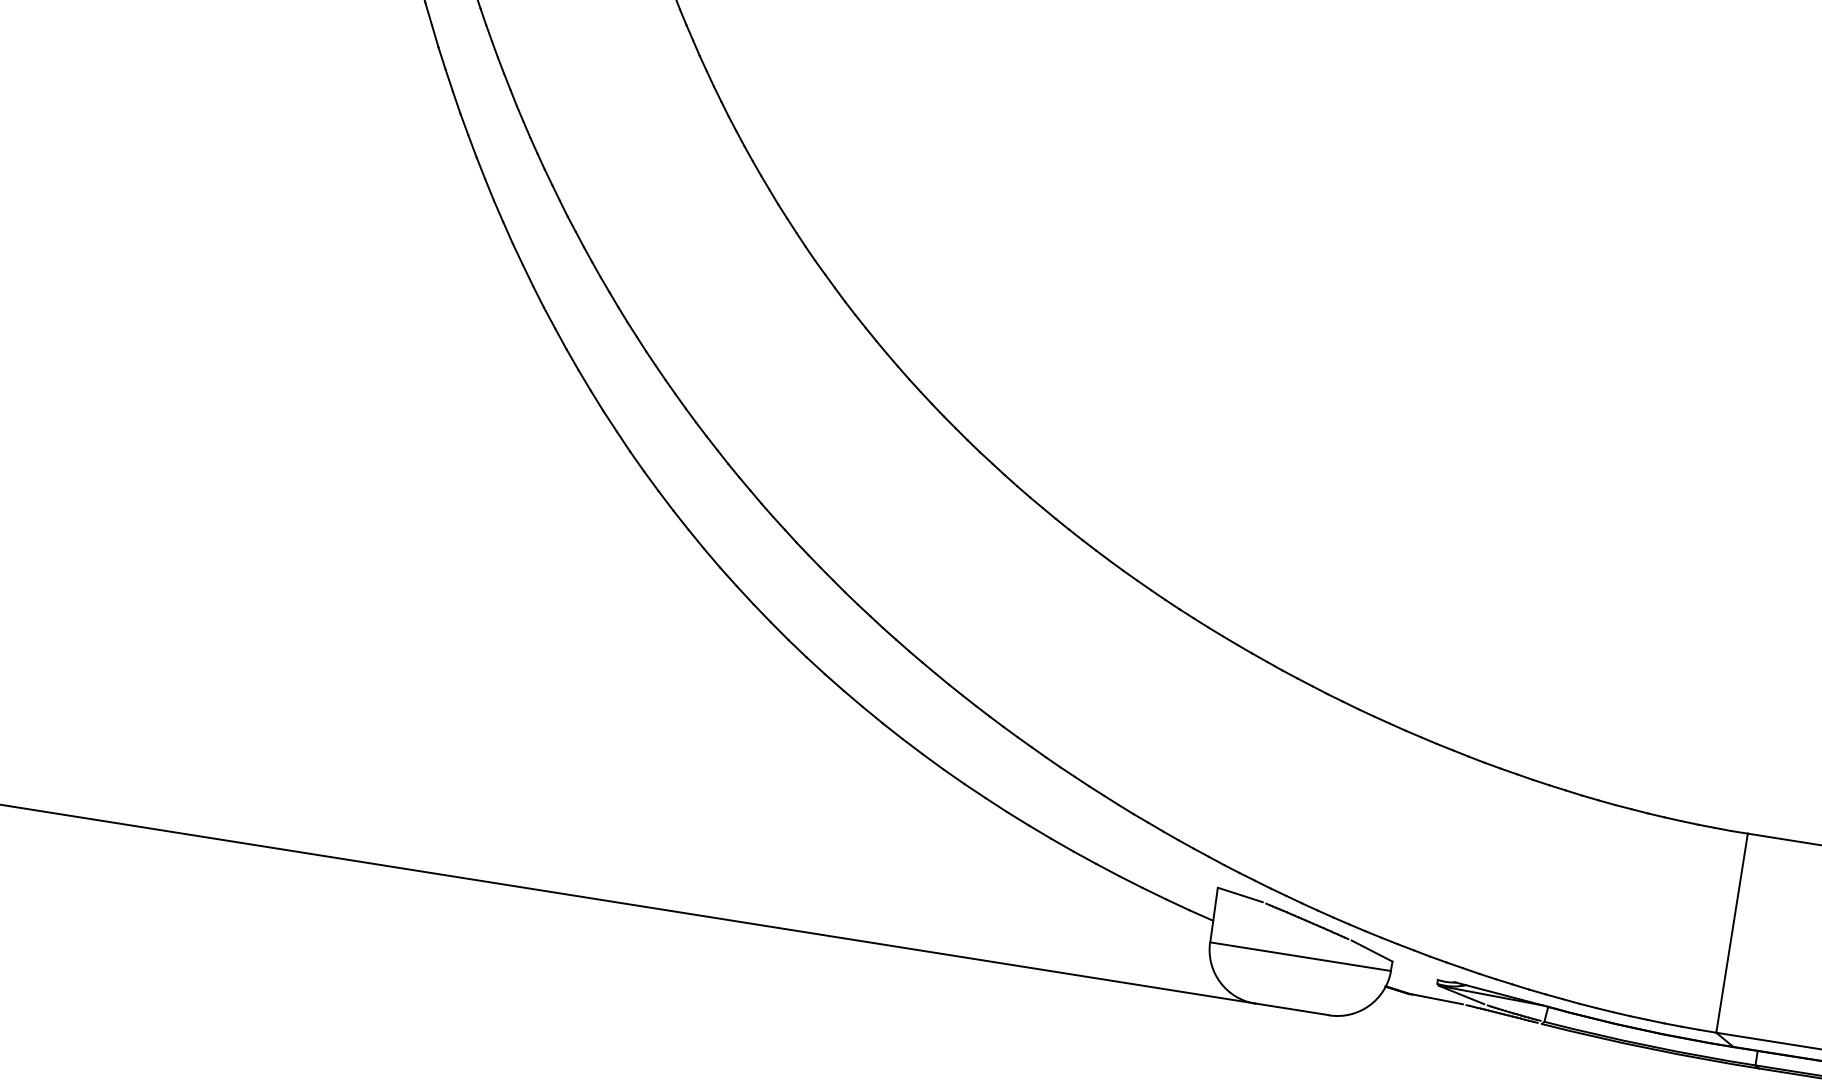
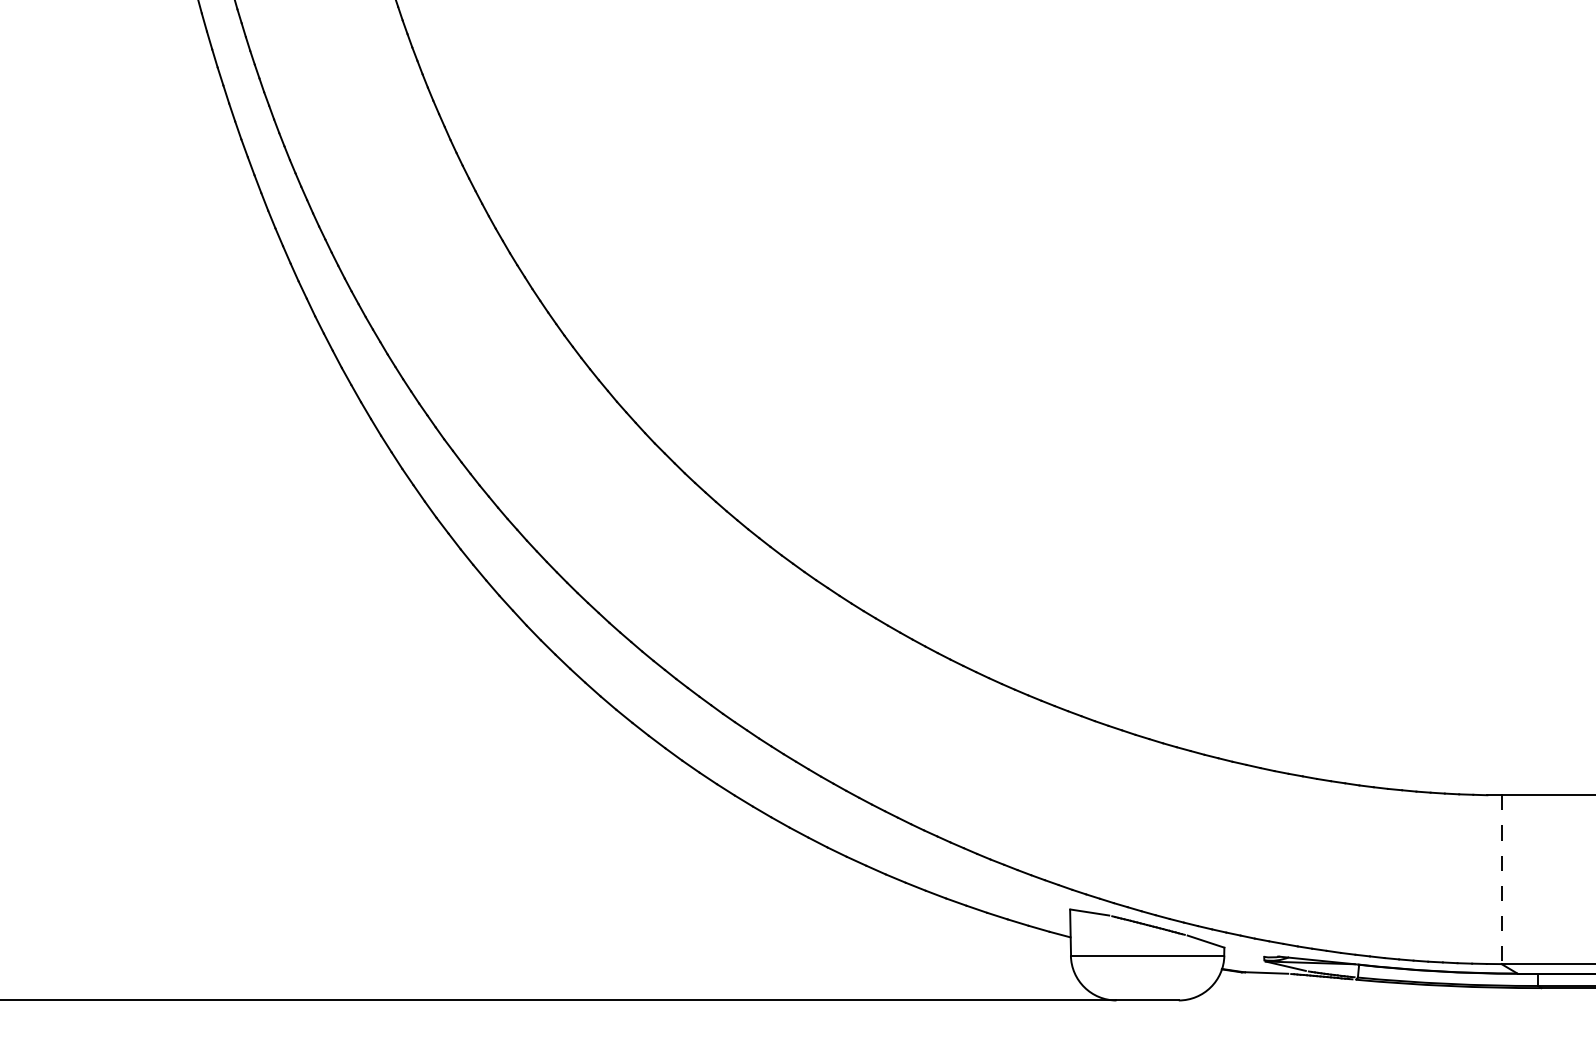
line: (1731, 934) -> (1501, 880), solid -> dashed

